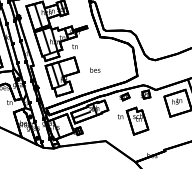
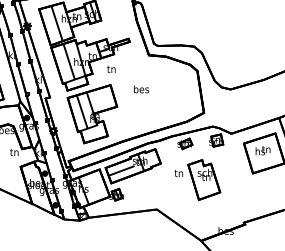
text: (95, 69) -> (141, 88), moved

